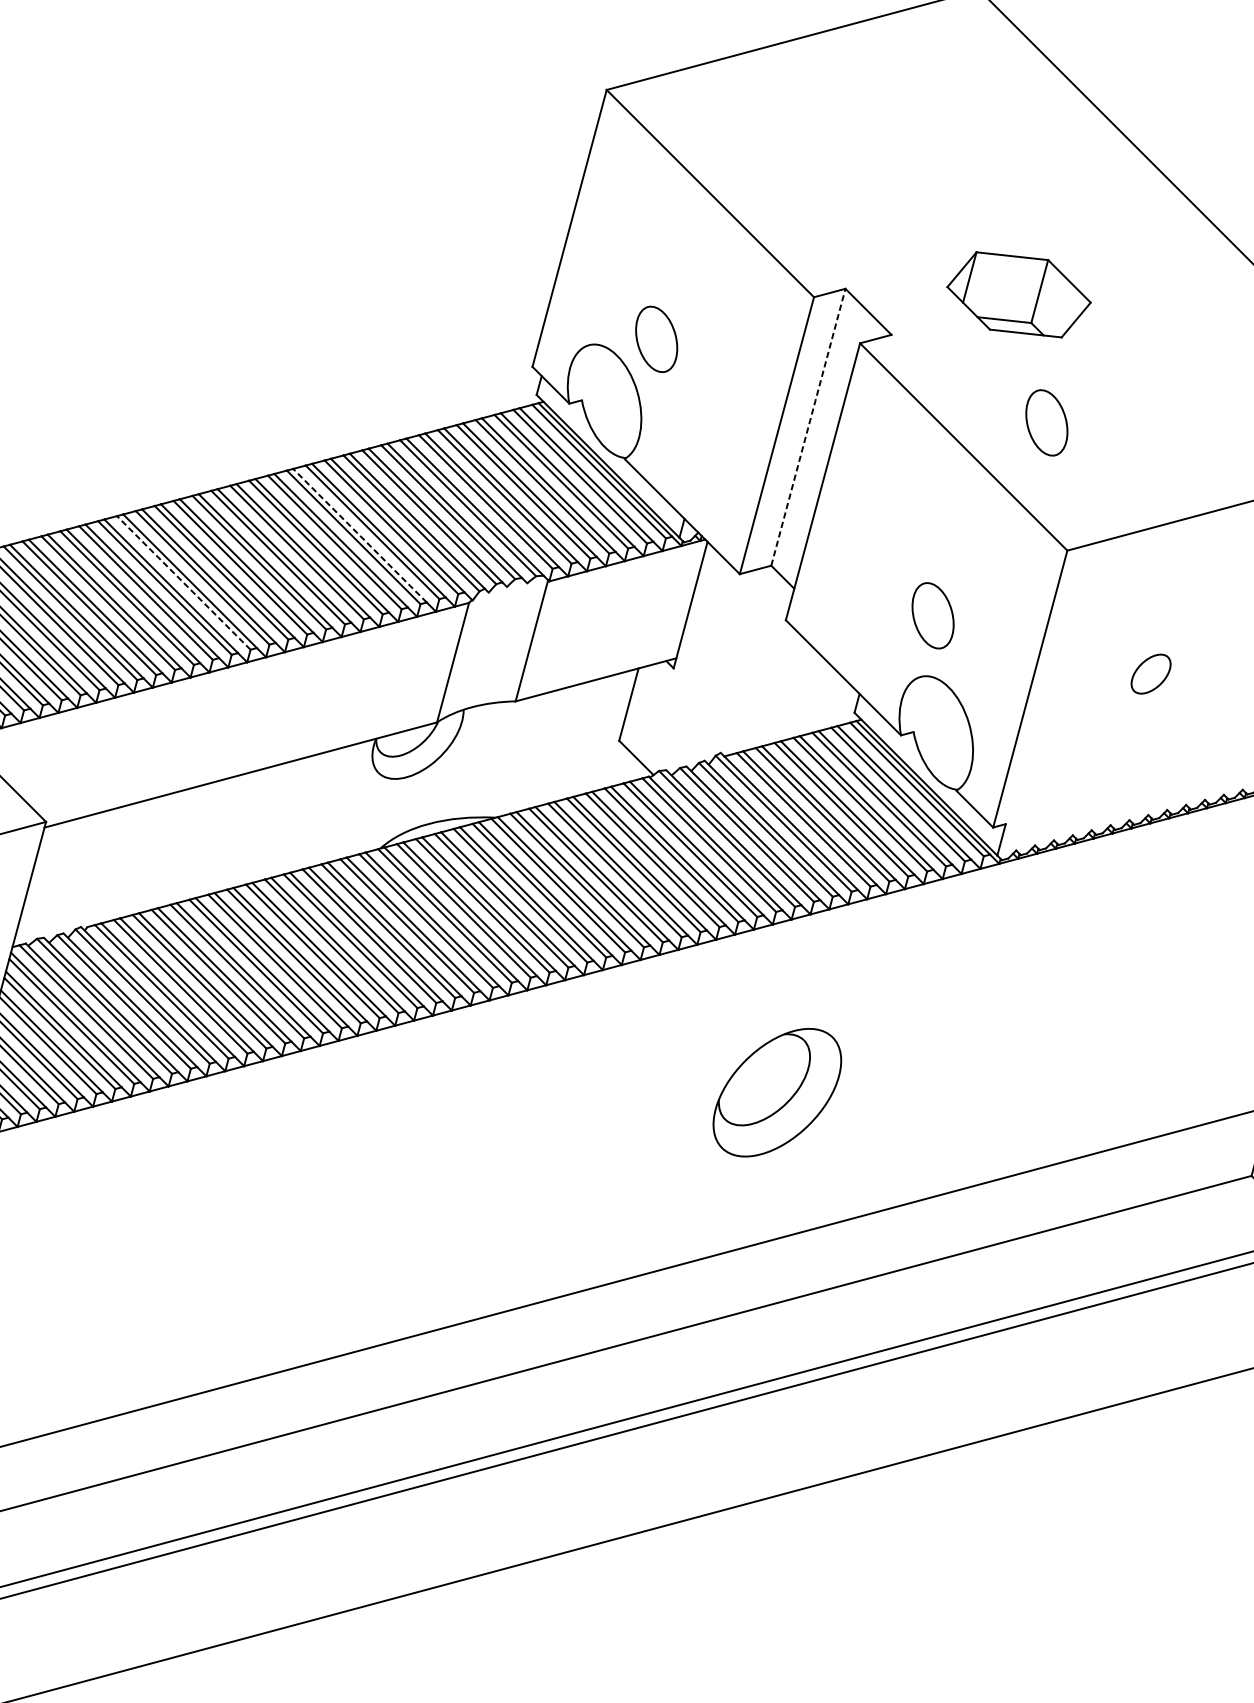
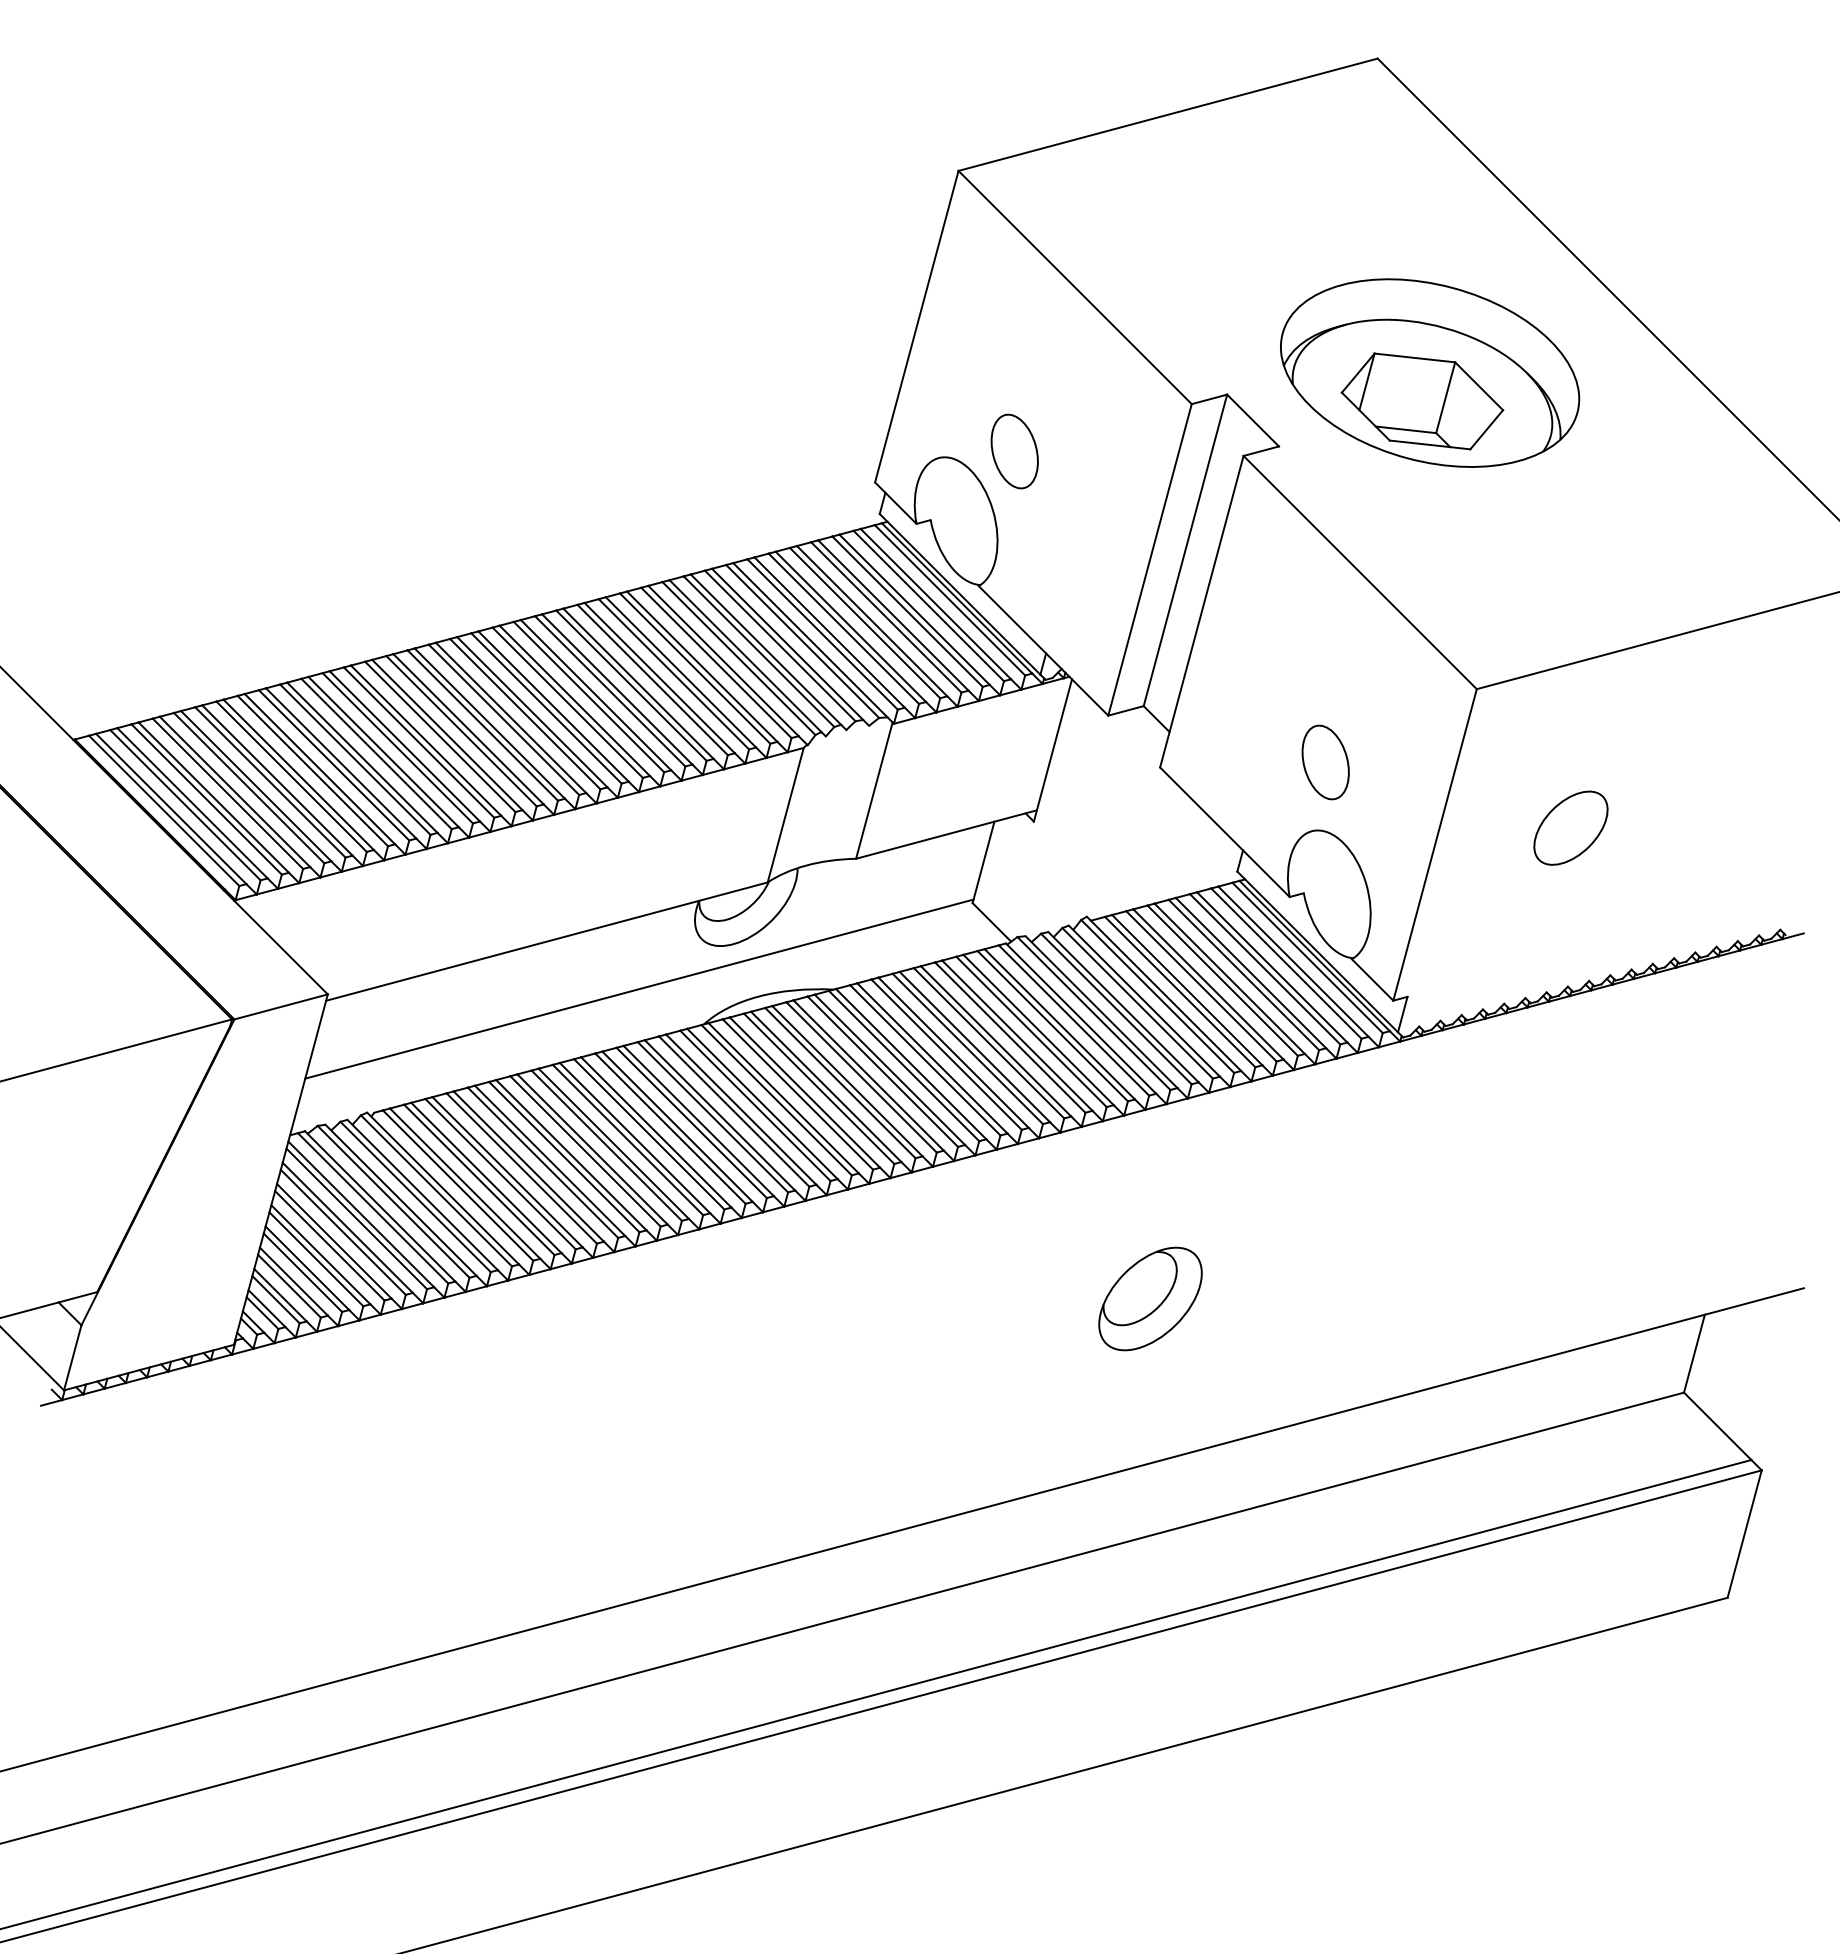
part: (1026, 269) -> (1430, 372), added
part: (1046, 422) -> (1453, 545), removed
line: (808, 426) -> (1185, 549), dashed -> solid
line: (359, 535) -> (680, 672), dashed -> solid
line: (183, 582) -> (482, 725), dashed -> solid
part: (1150, 673) -> (1570, 827), size x1.67
line: (323, 816) -> (639, 988), added
part: (777, 1092) -> (1150, 1298), size x0.71

